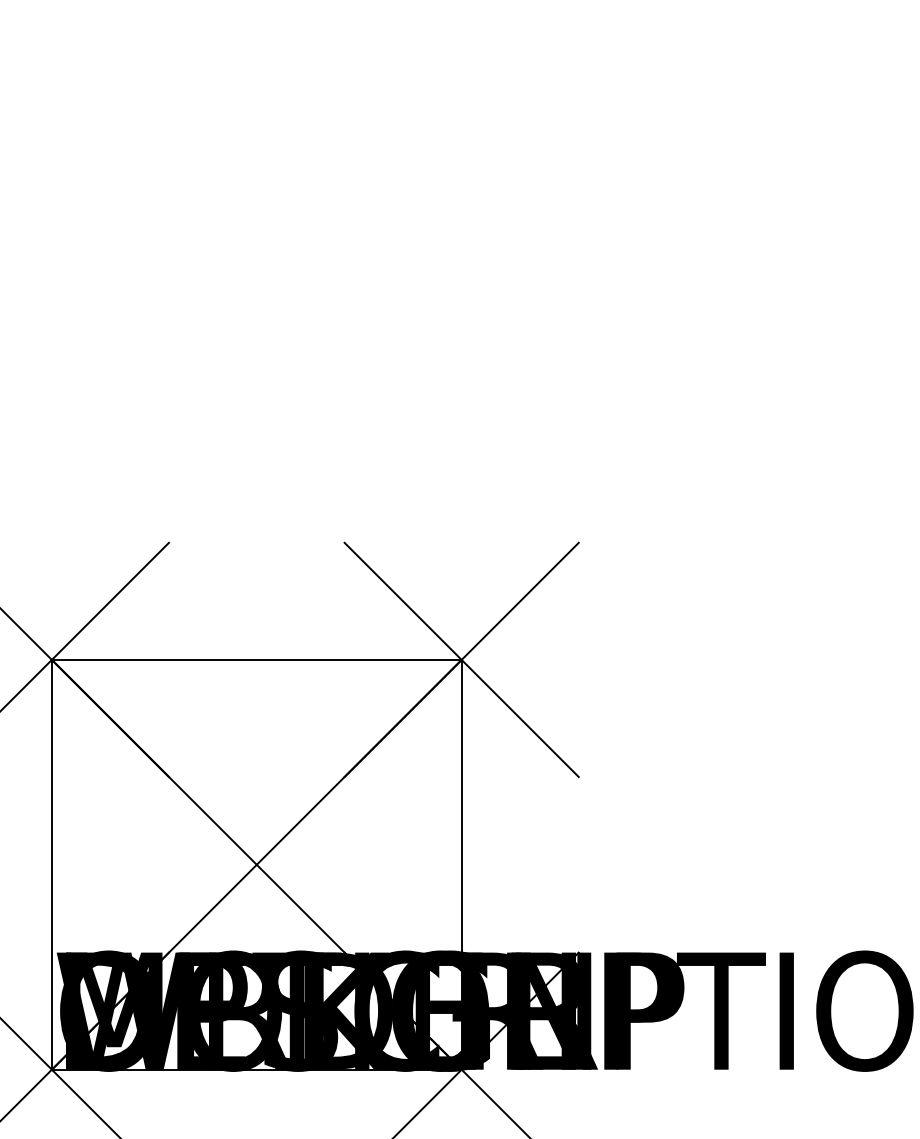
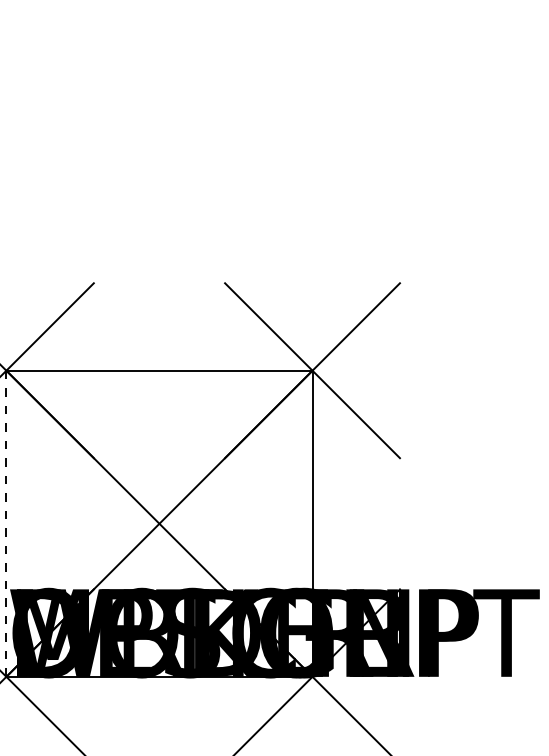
line: (51, 864) -> (6, 523), solid -> dashed

